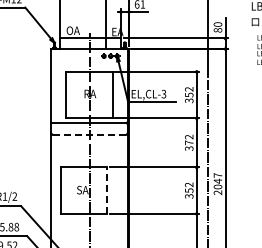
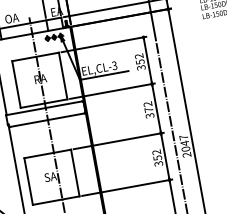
line: (89, 134) -> (47, 119), dashed -> solid
line: (107, 190) -> (75, 172), dashed -> solid

